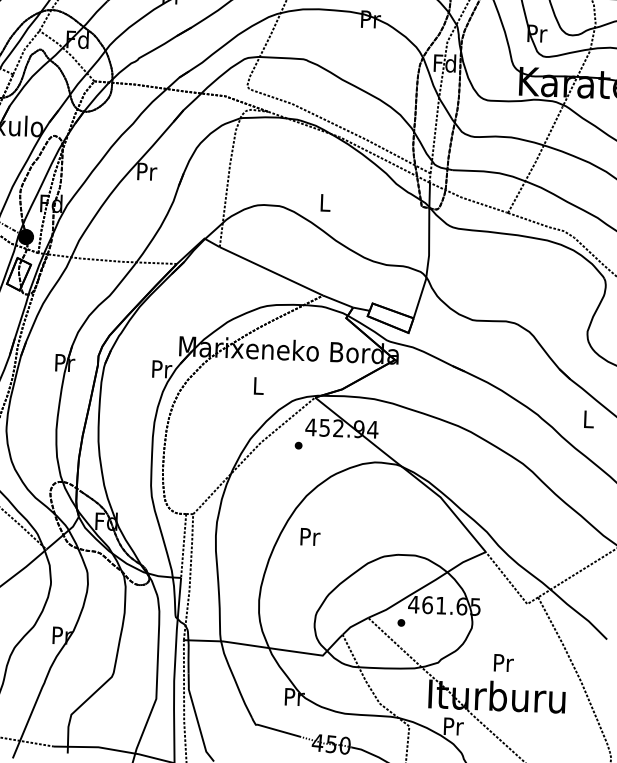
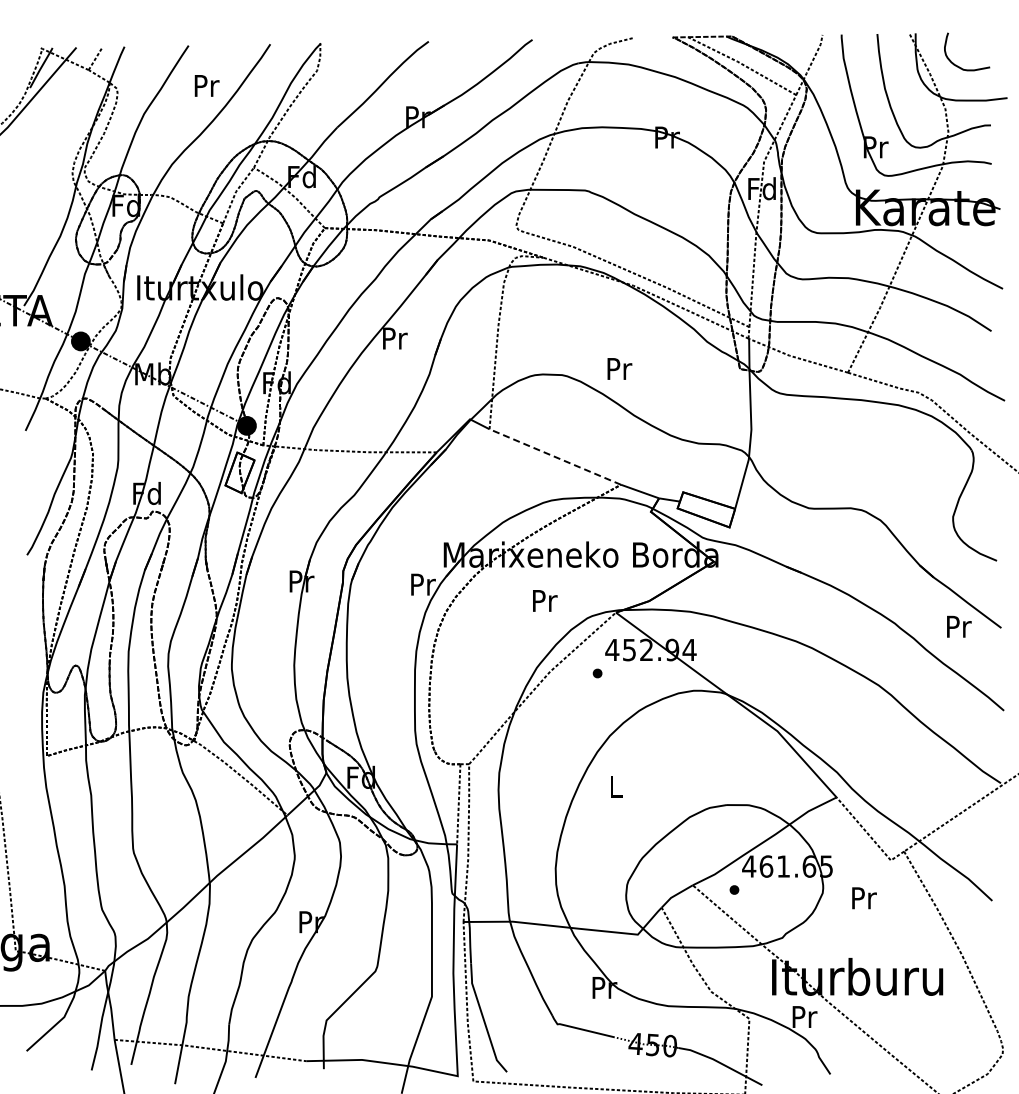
text: (325, 202) -> (619, 368), L -> Pr
line: (270, 270) -> (554, 456), solid -> dashed
text: (259, 385) -> (545, 600), L -> Pr
text: (589, 419) -> (959, 626), L -> Pr
text: (310, 536) -> (616, 786), Pr -> L
text: (503, 663) -> (864, 898), moved

